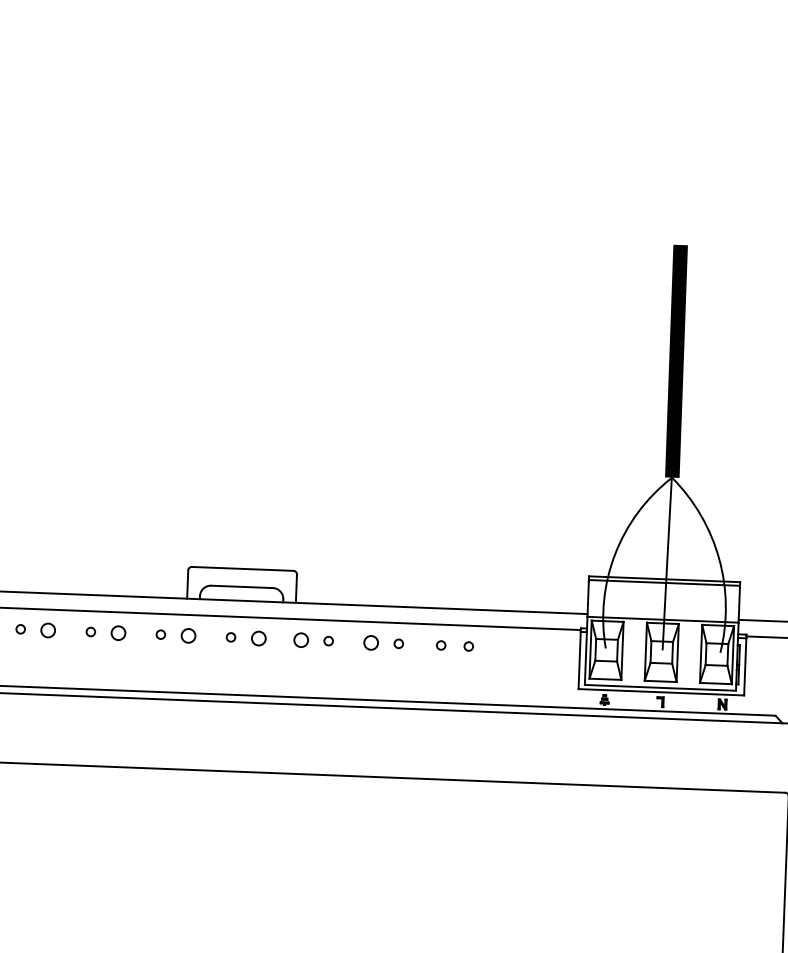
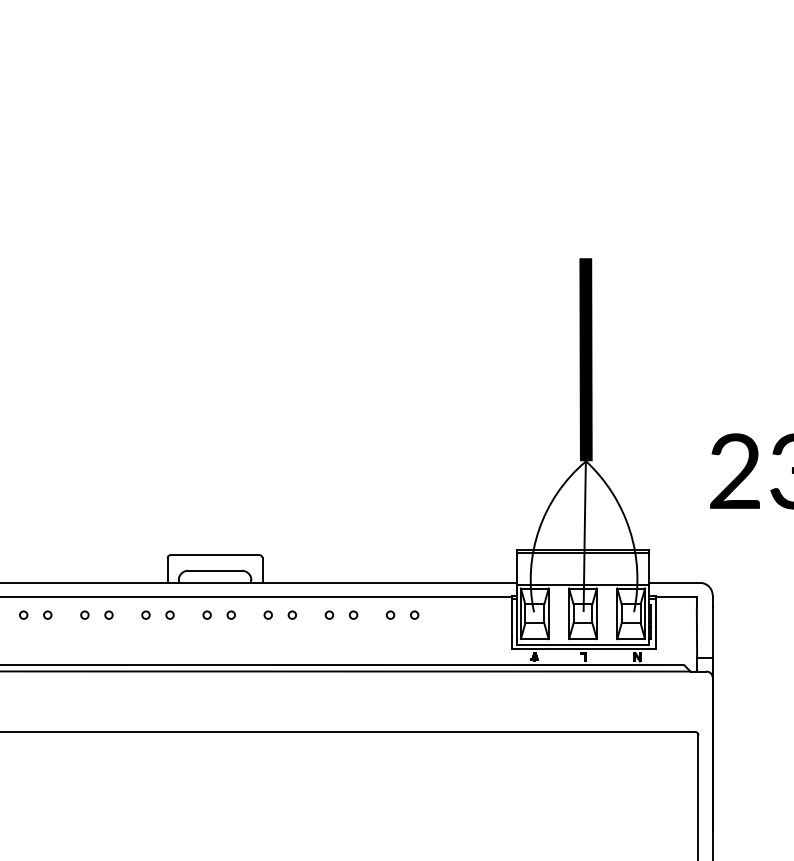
circle: (48, 629) -> (47, 614), size x0.62
circle: (117, 632) -> (108, 614), size x0.62
circle: (187, 634) -> (169, 614), size x0.62
circle: (257, 637) -> (230, 614), size x0.62
circle: (300, 639) -> (267, 614), size x0.62
circle: (371, 642) -> (329, 614), size x0.62

